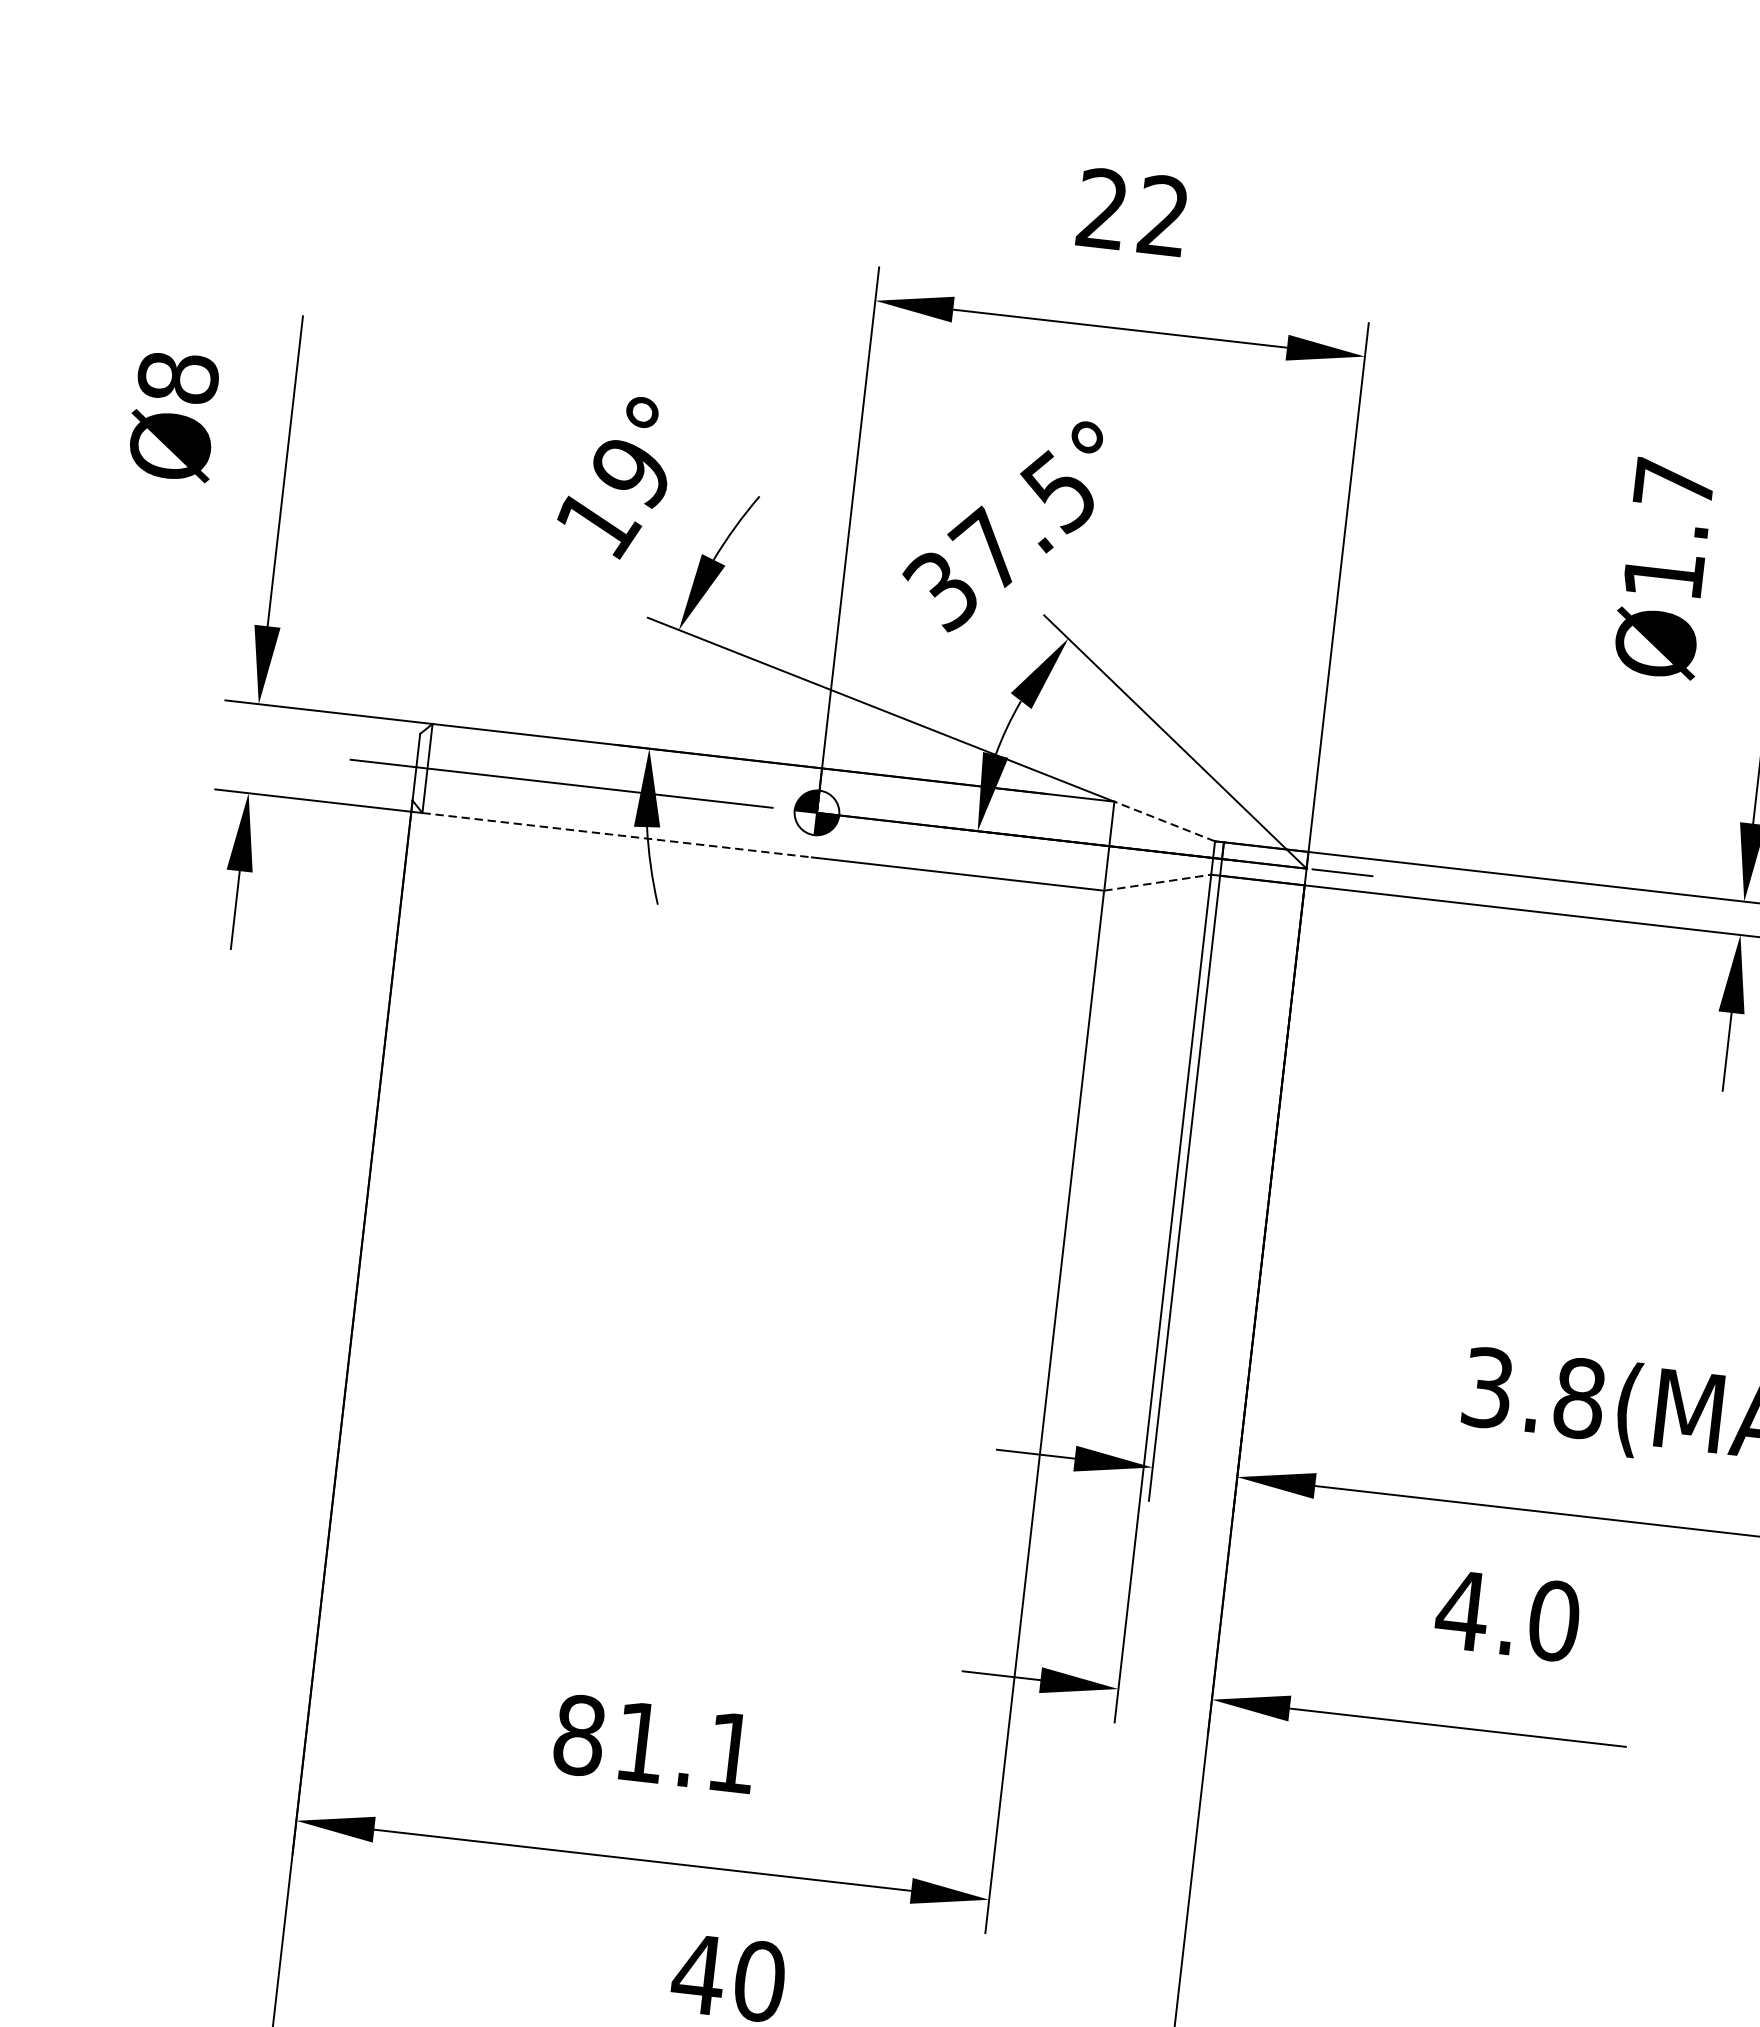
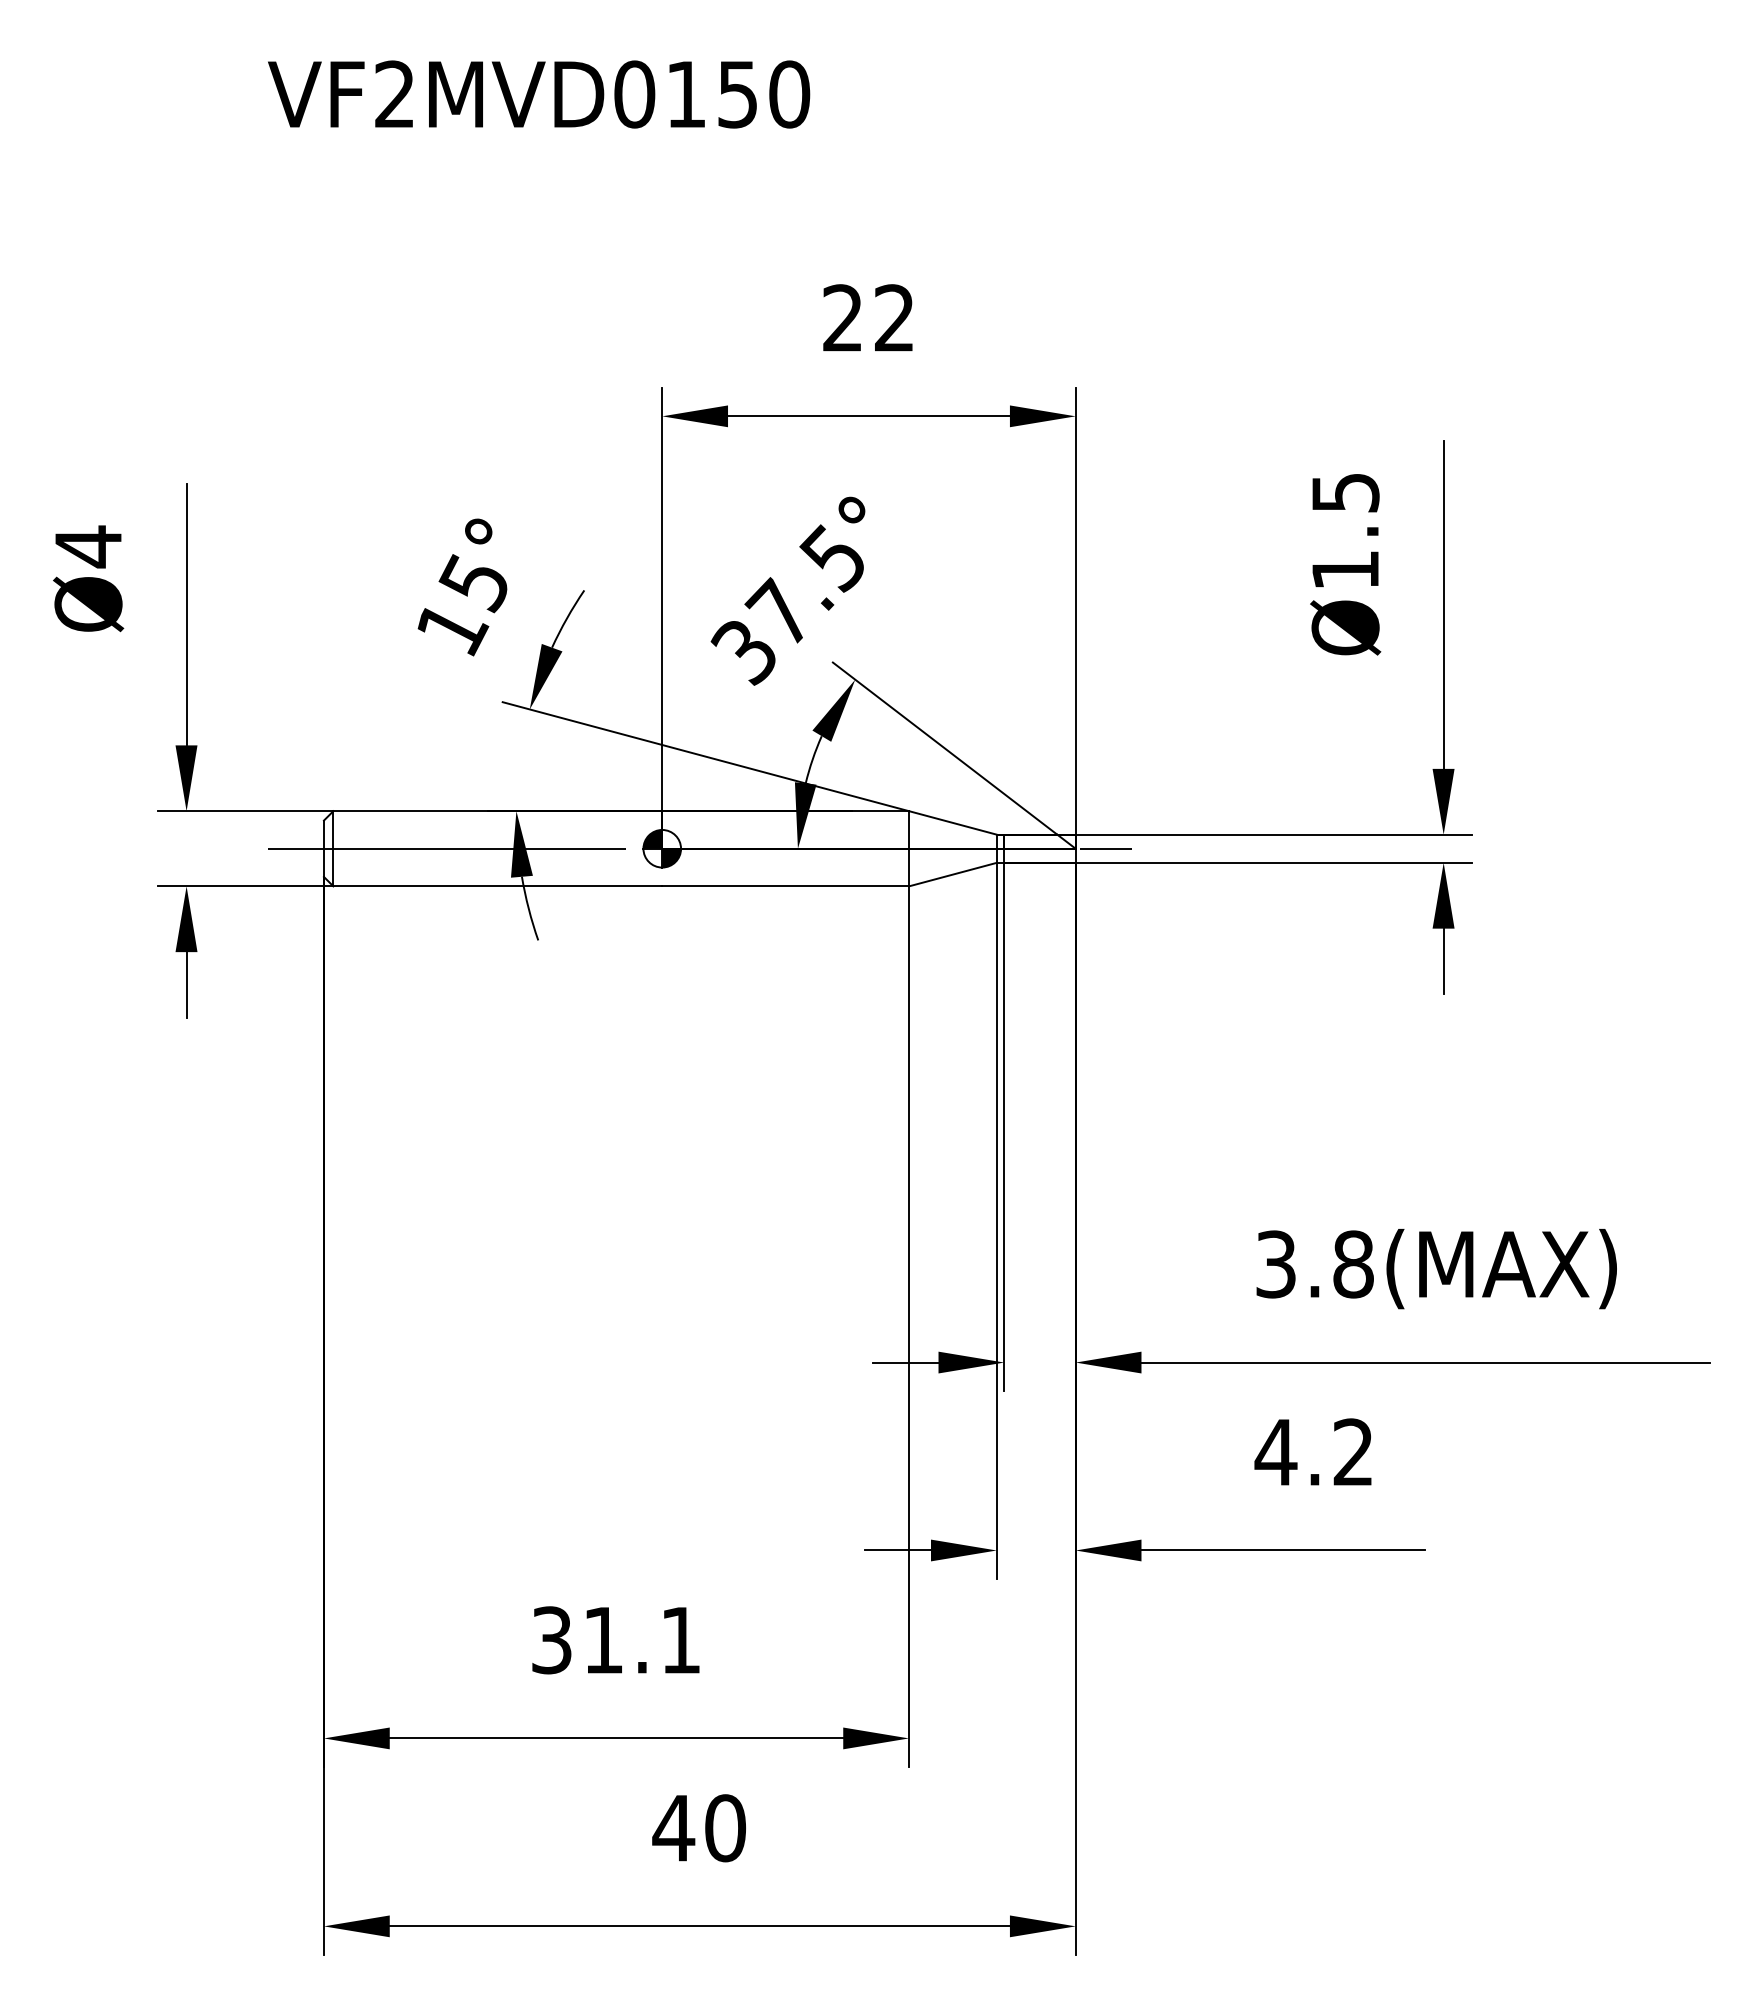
text: (178, 377) -> (88, 546), Ø8 -> Ø4
text: (628, 473) -> (472, 583), 19° -> 15°
text: (1674, 483) -> (1345, 492), Ø1.7 -> Ø1.5
line: (1164, 820) -> (952, 822), dashed -> solid
line: (617, 835) -> (498, 886), dashed -> solid
line: (1158, 882) -> (953, 874), dashed -> solid
text: (1554, 1621) -> (1353, 1452), 4.0 -> 4.2
text: (579, 1735) -> (551, 1640), 81.1 -> 31.1

